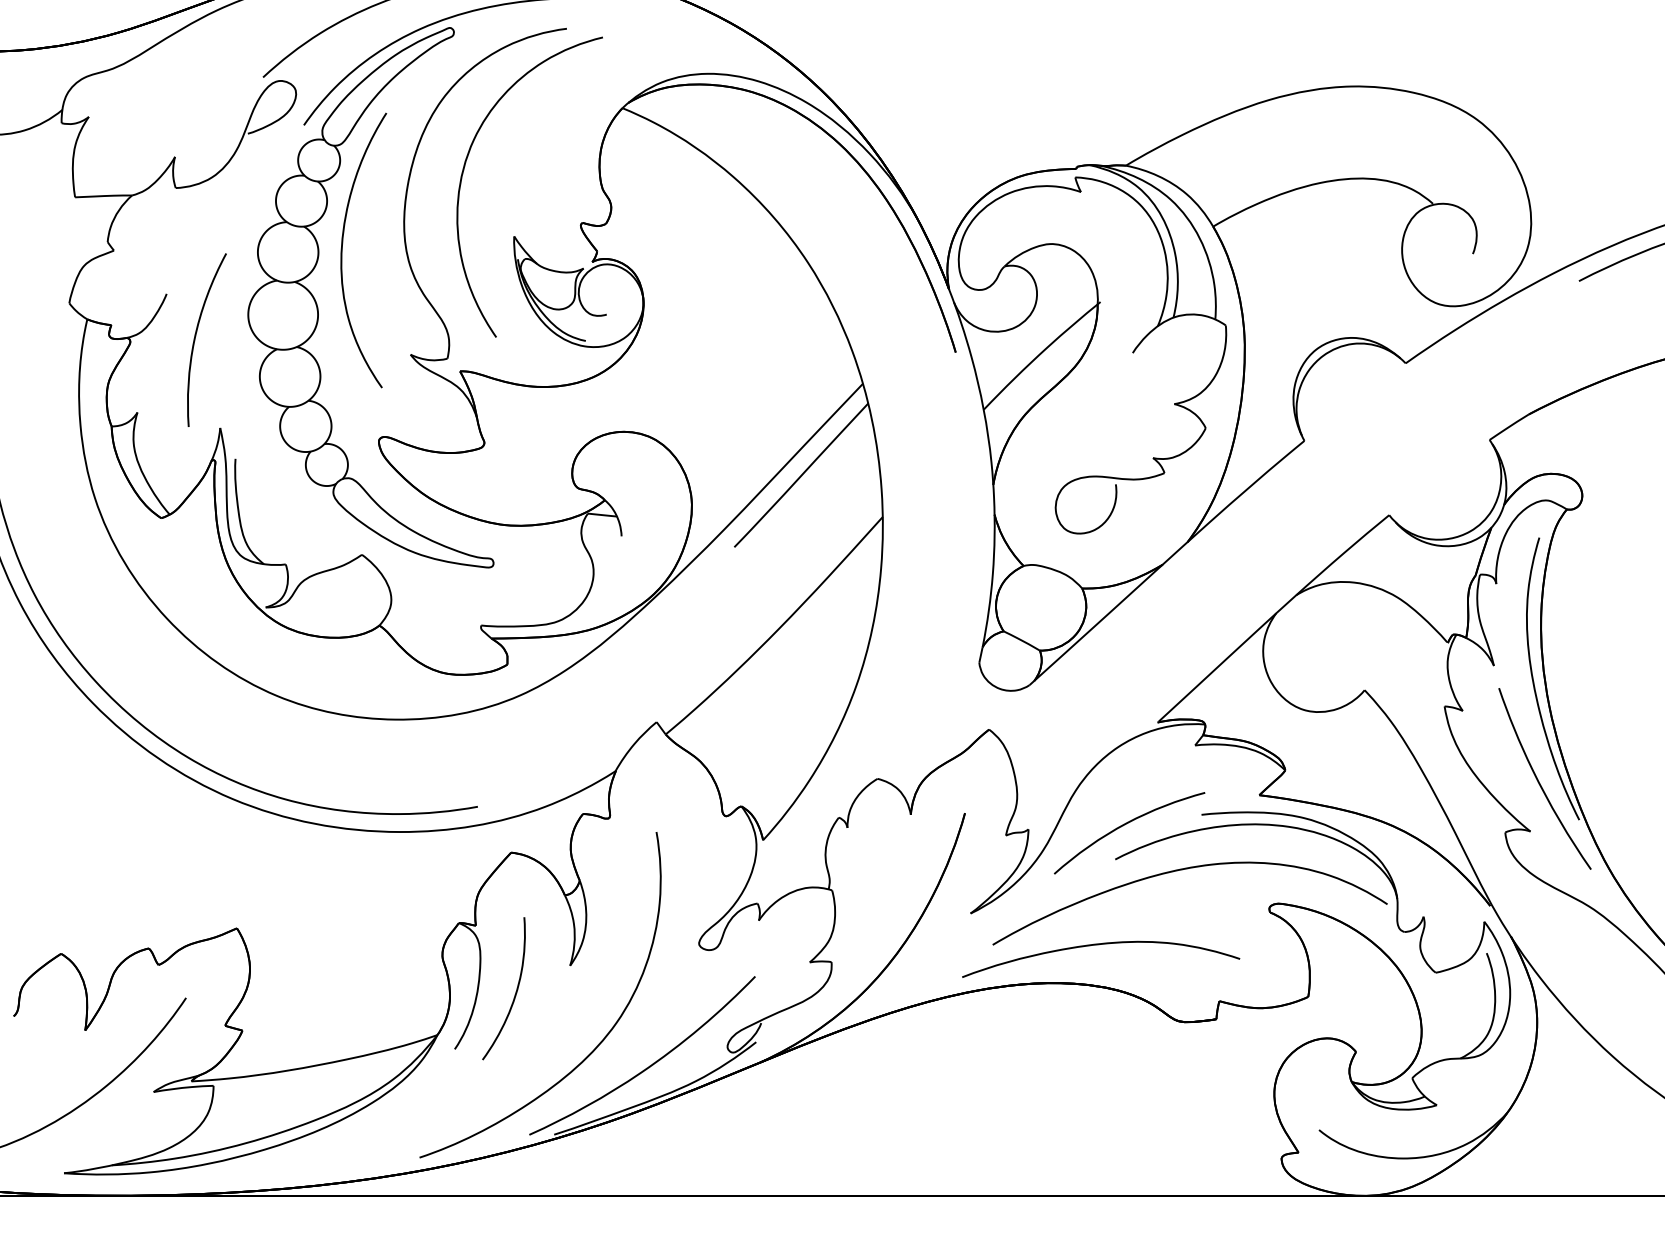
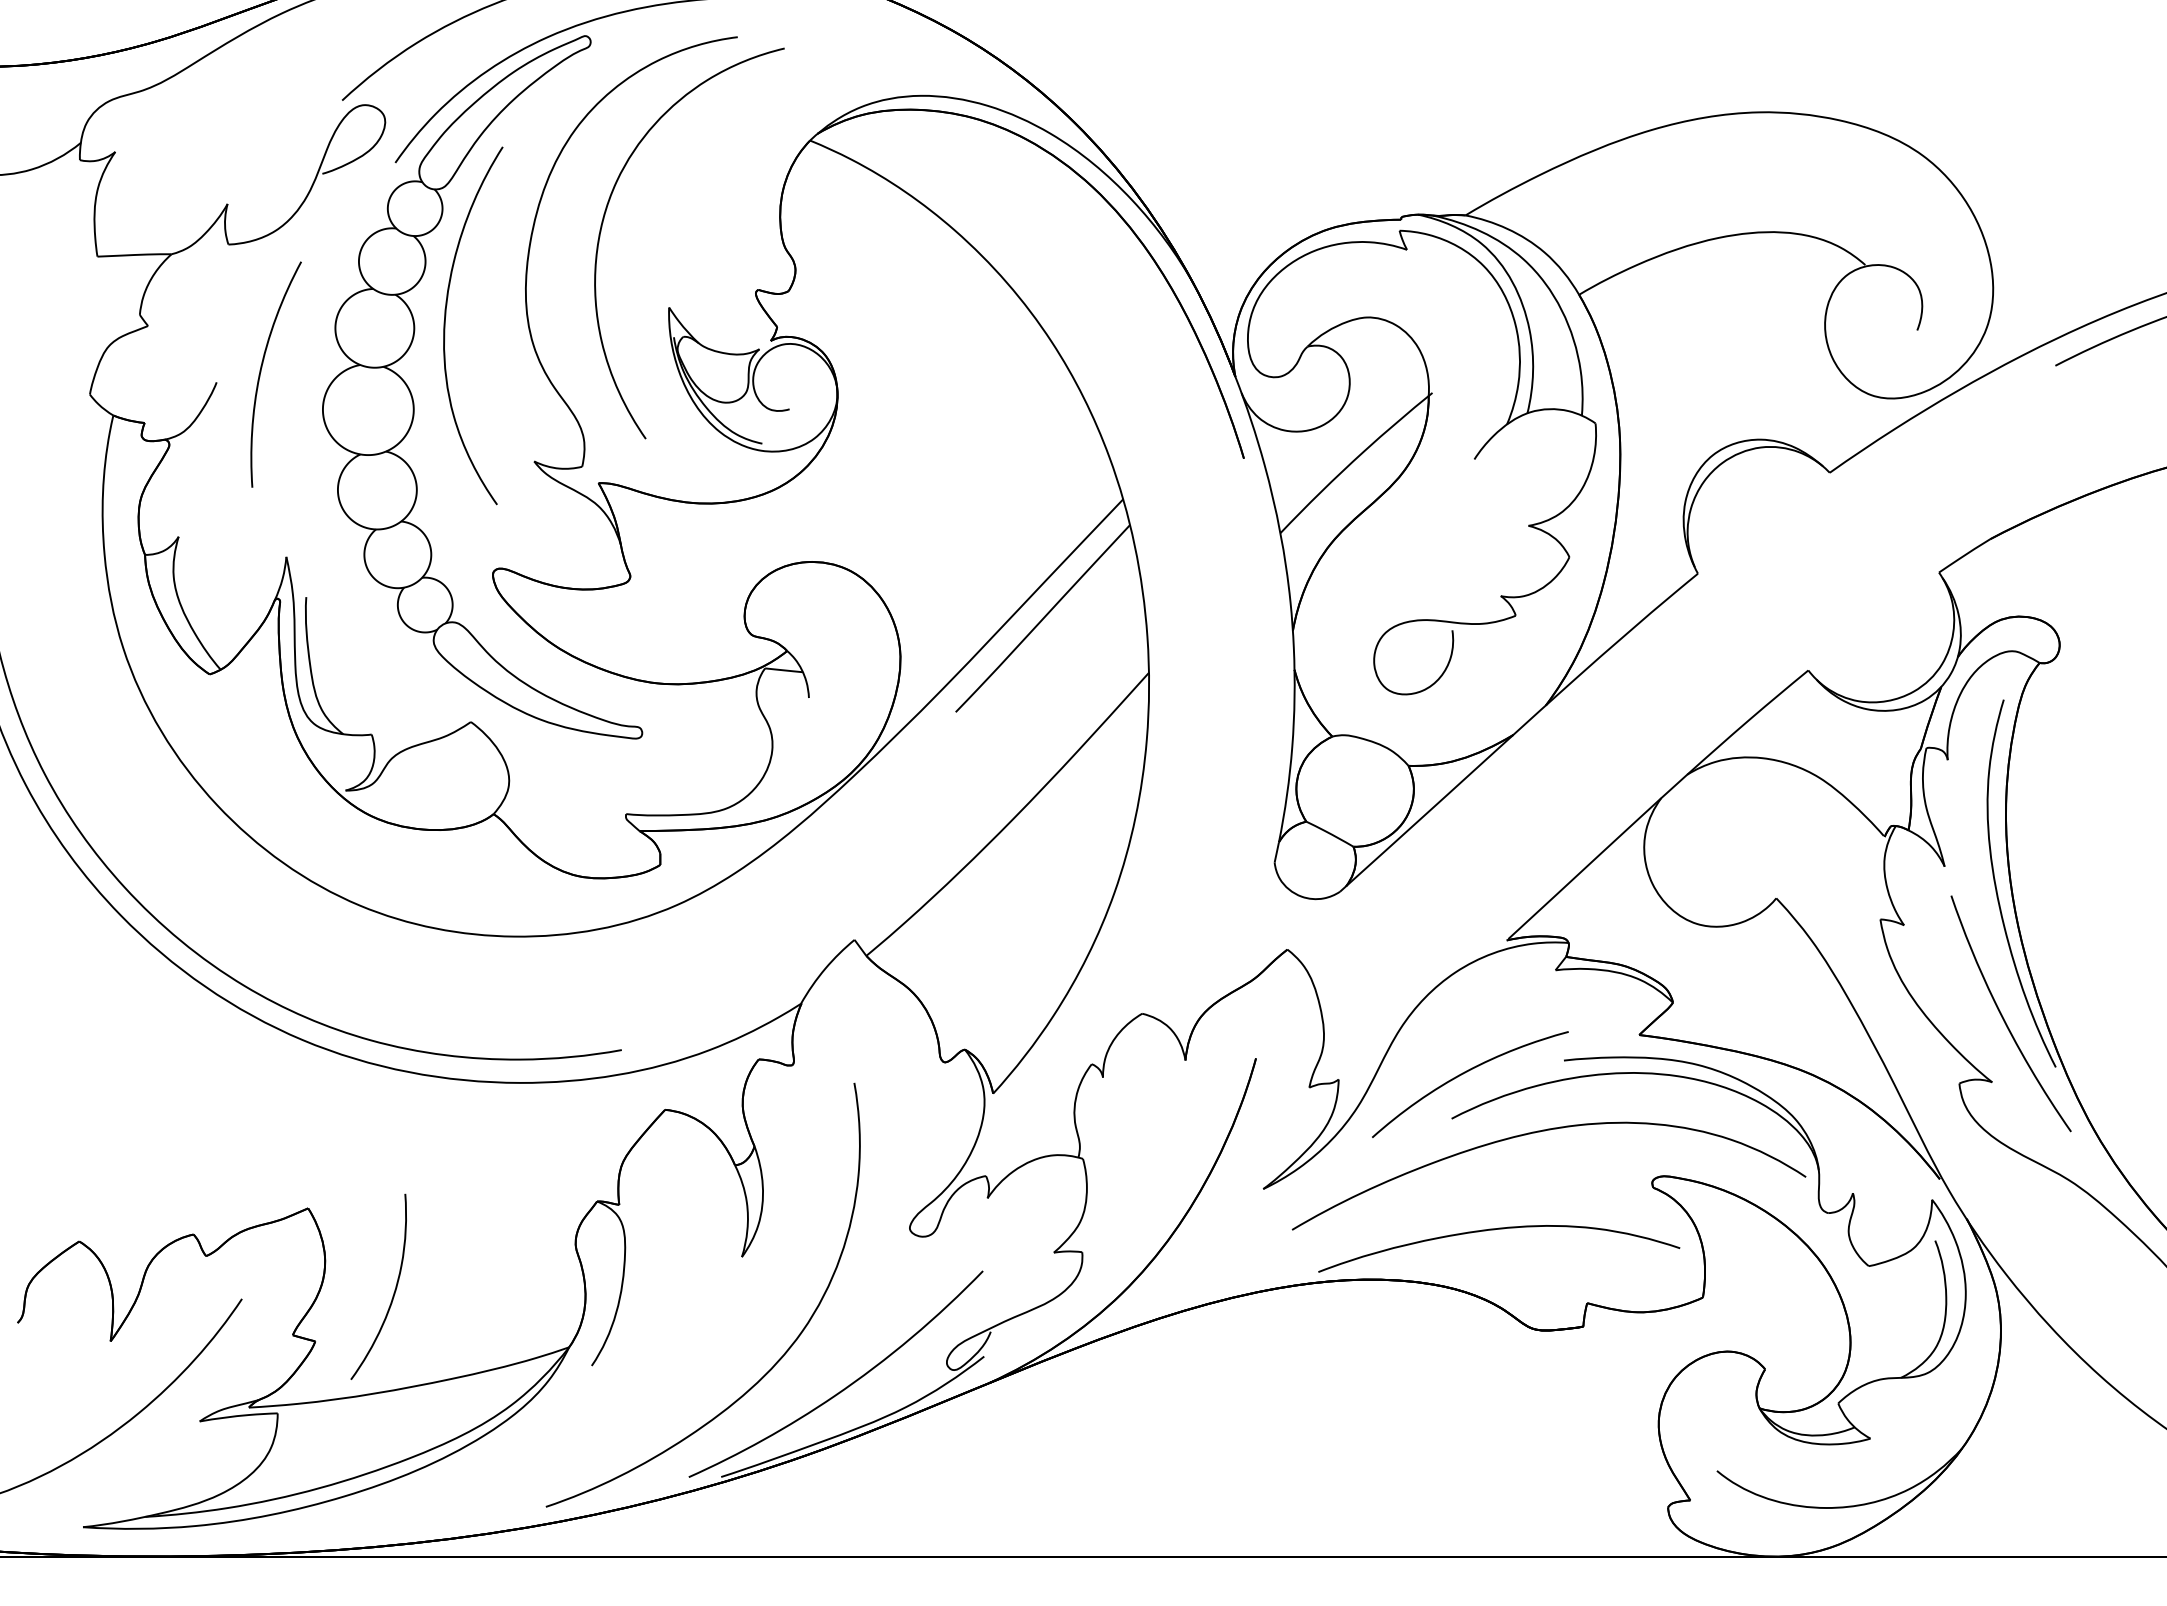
curve: (195, 338) -> (261, 372), moved
curve: (1097, 945) -> (1494, 1230), moved
curve: (515, 992) -> (393, 1292), moved

